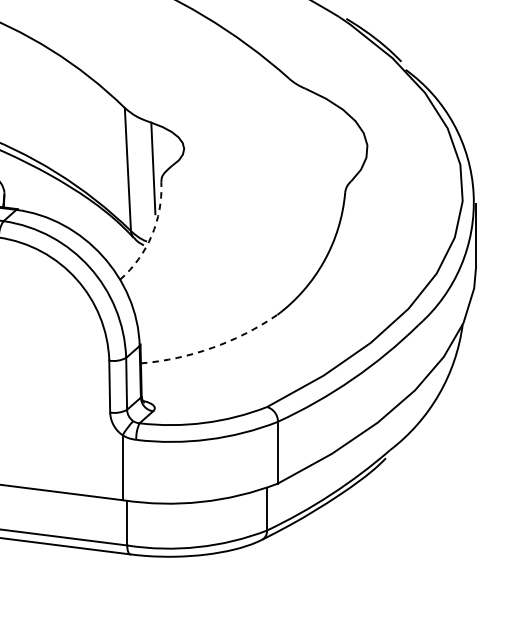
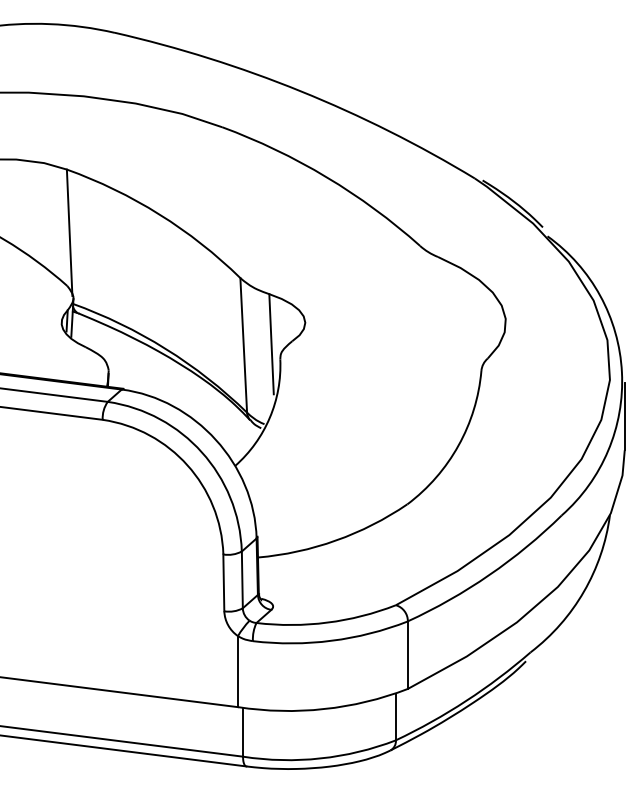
arc: (151, 235) -> (269, 417), dashed -> solid
arc: (212, 347) -> (336, 540), dashed -> solid

